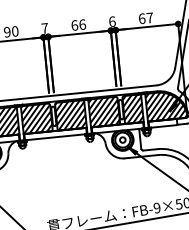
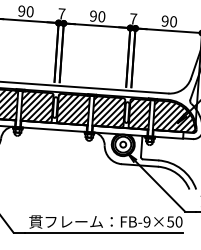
text: (146, 18) -> (169, 21), 67 -> 90
text: (112, 21) -> (133, 18), 6 -> 7
text: (78, 25) -> (97, 16), 66 -> 90

